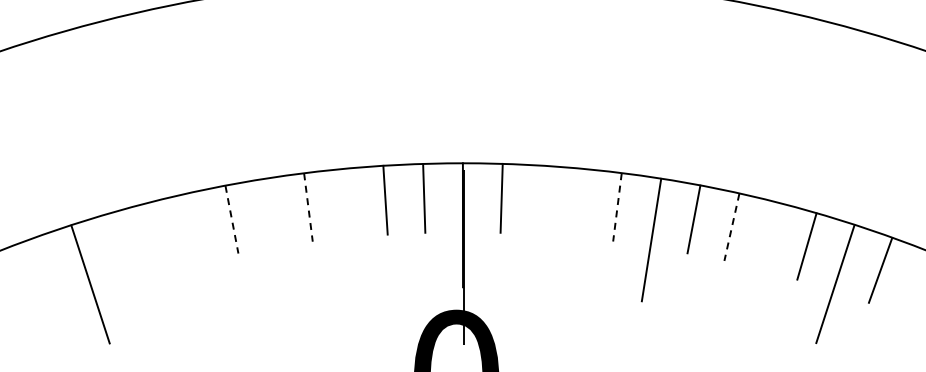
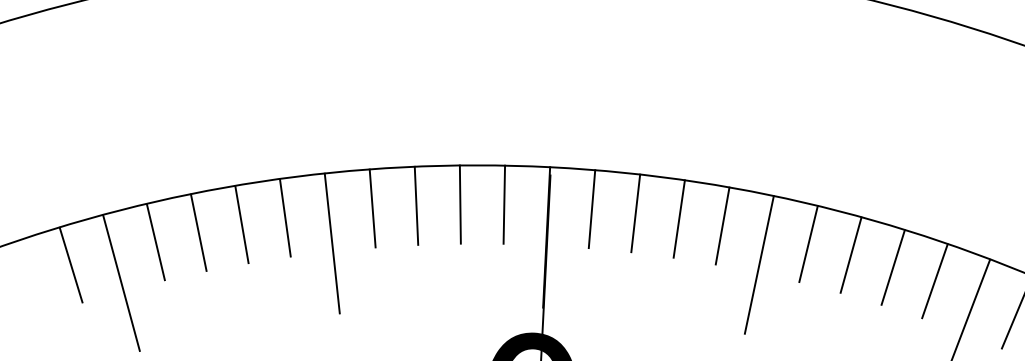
line: (540, 199) -> (635, 212), added
line: (346, 202) -> (416, 204), added
line: (578, 202) -> (678, 218), added
line: (617, 207) -> (722, 226), dashed -> solid
line: (308, 208) -> (372, 209), dashed -> solid
line: (232, 220) -> (285, 218), dashed -> solid
line: (193, 227) -> (241, 224), added
line: (731, 227) -> (850, 255), dashed -> solid
line: (769, 235) -> (893, 266), added
line: (155, 236) -> (197, 232), added
line: (274, 240) -> (332, 243), added
line: (118, 246) -> (155, 241), added
line: (45, 270) -> (71, 264), added

